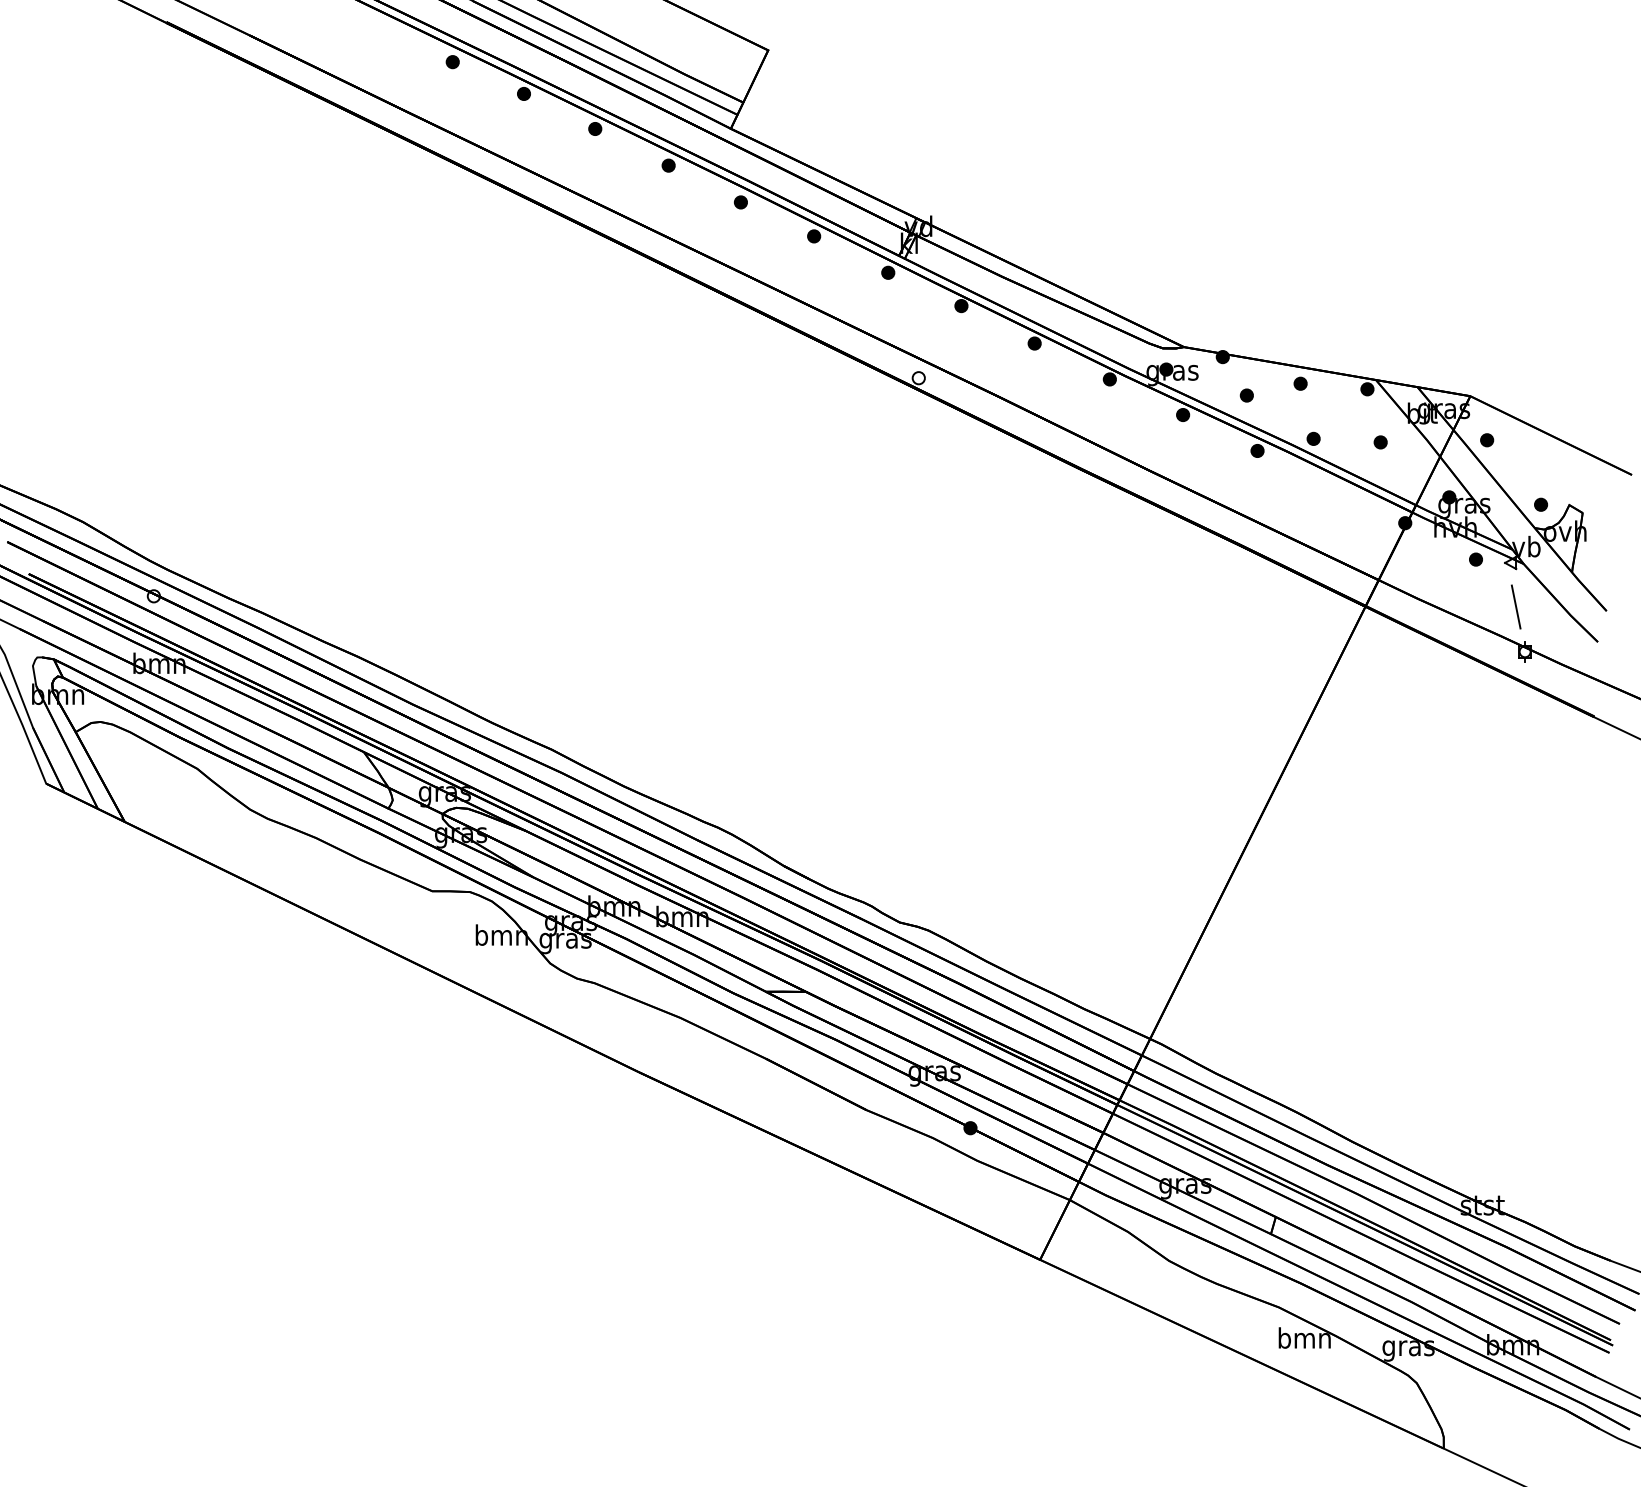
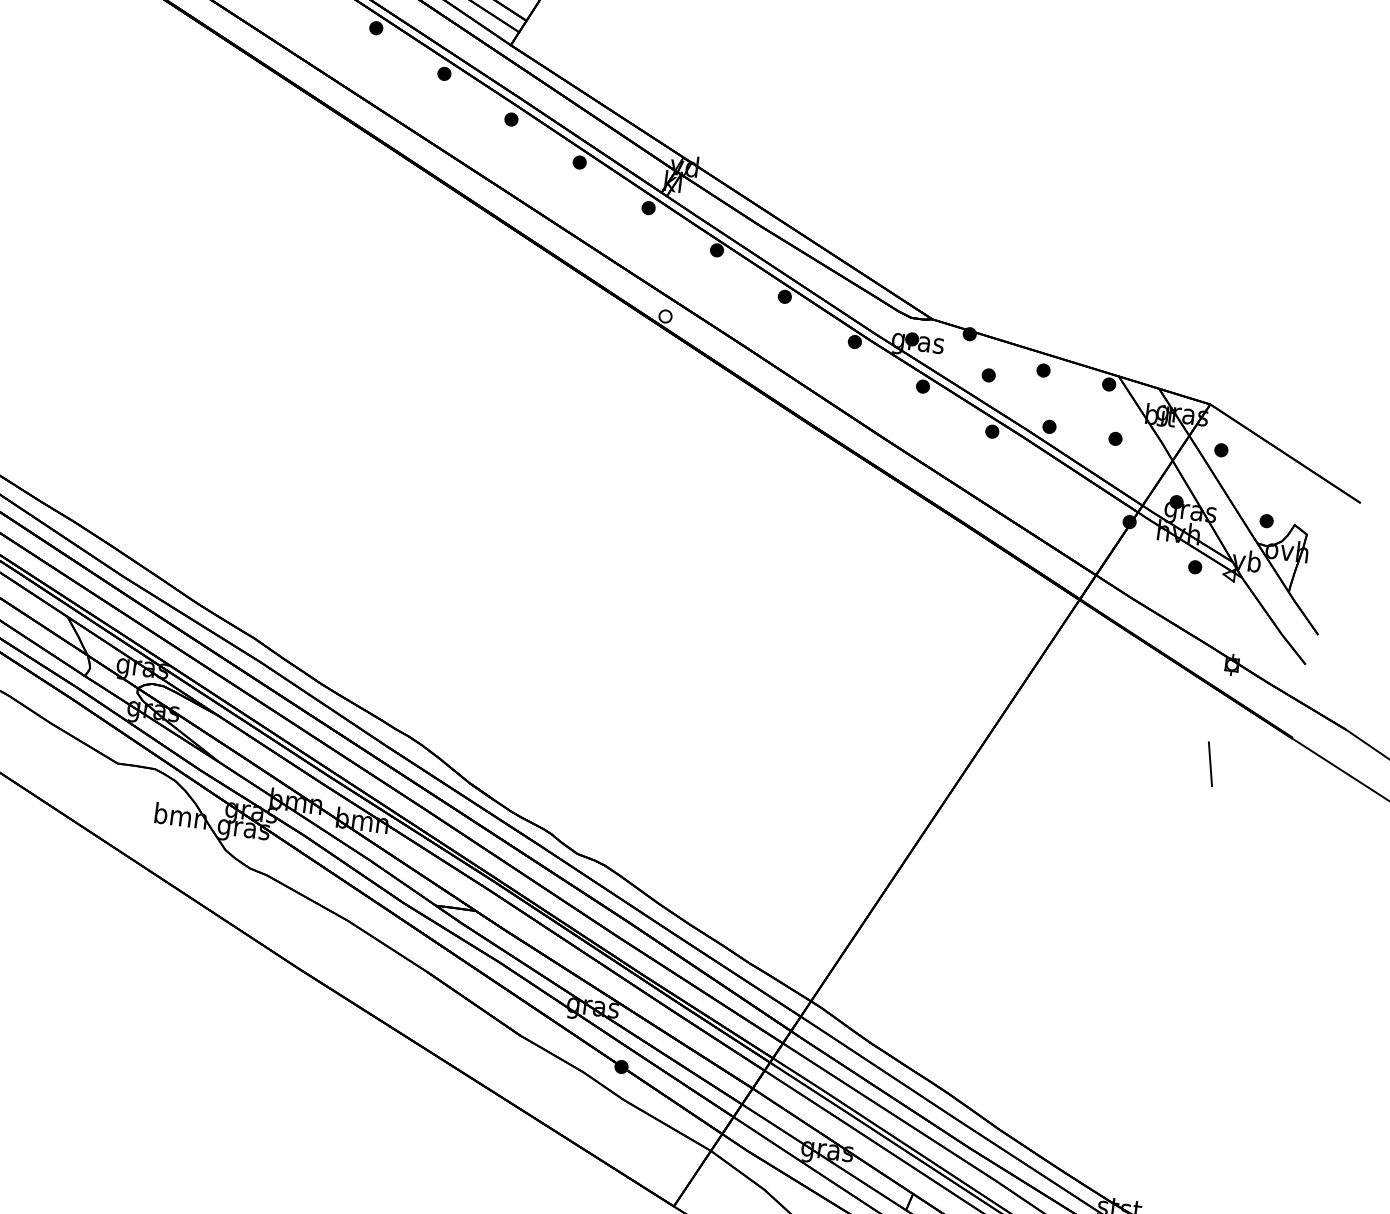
line: (1515, 606) -> (1209, 763), moved

